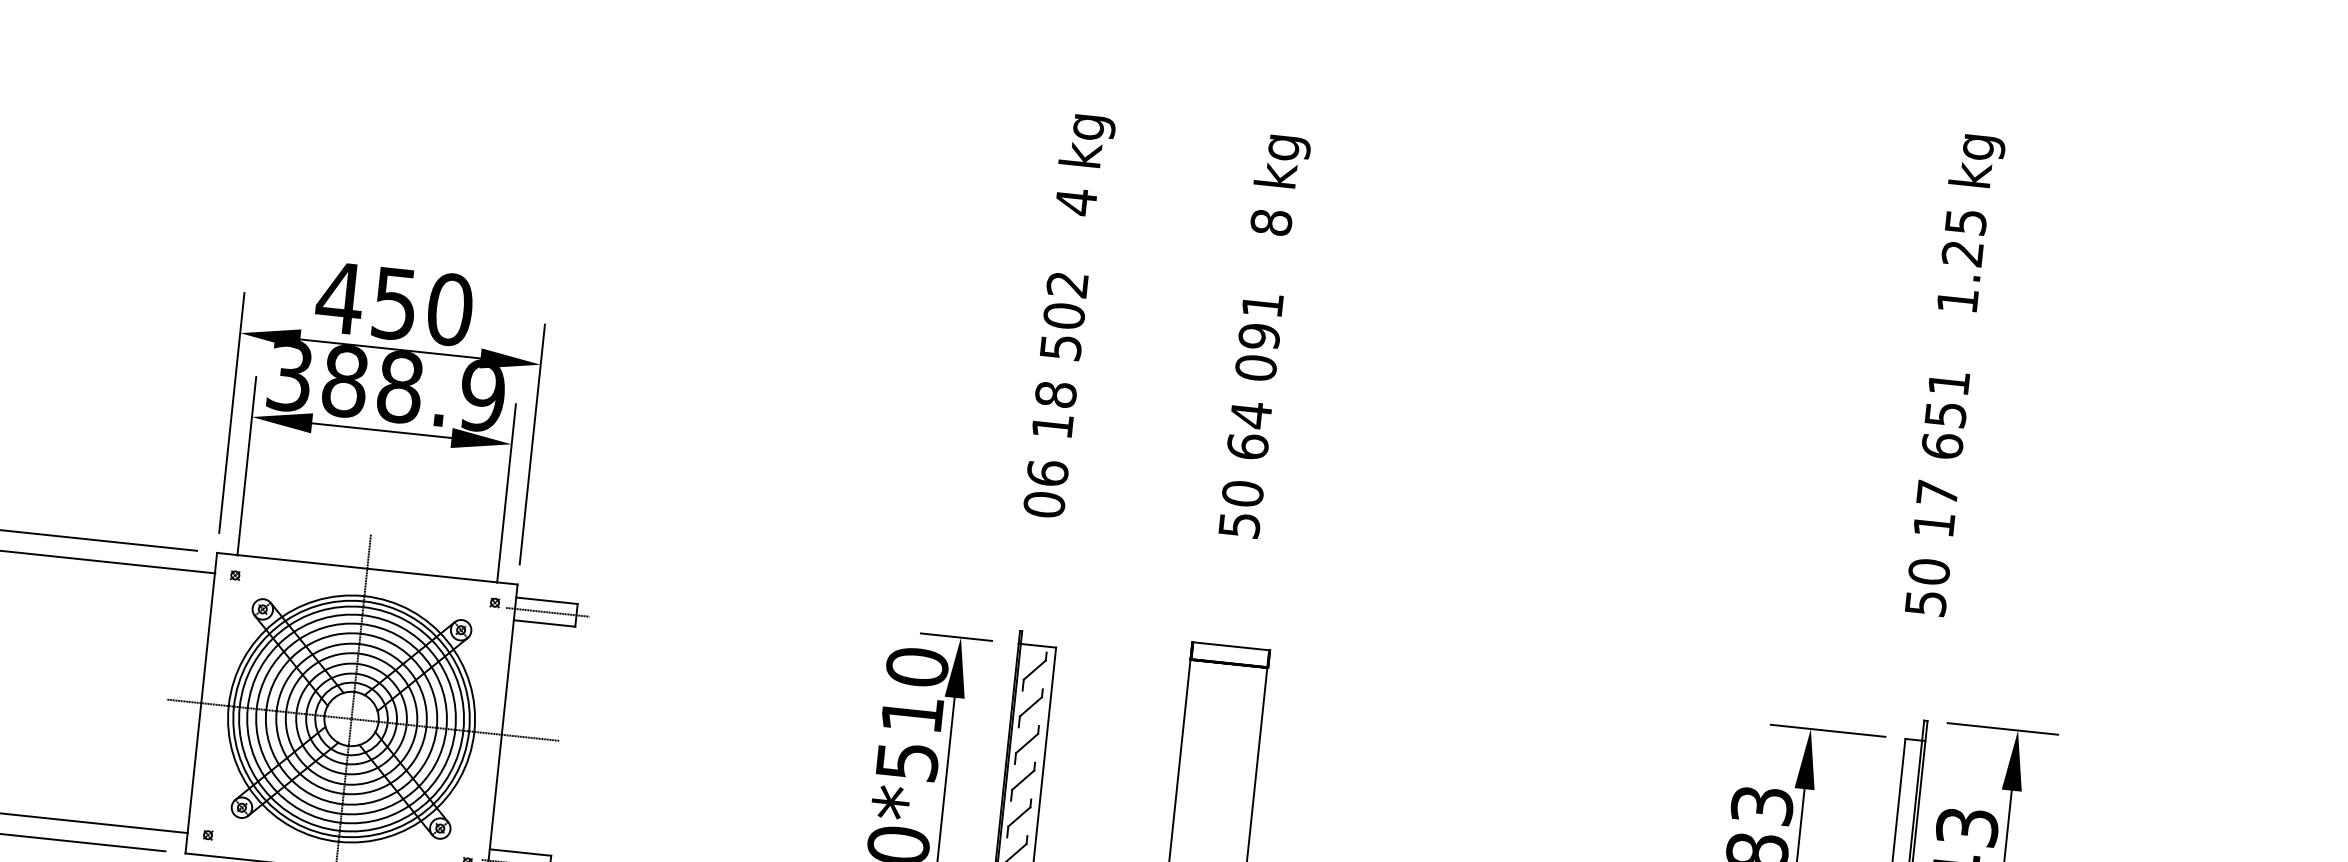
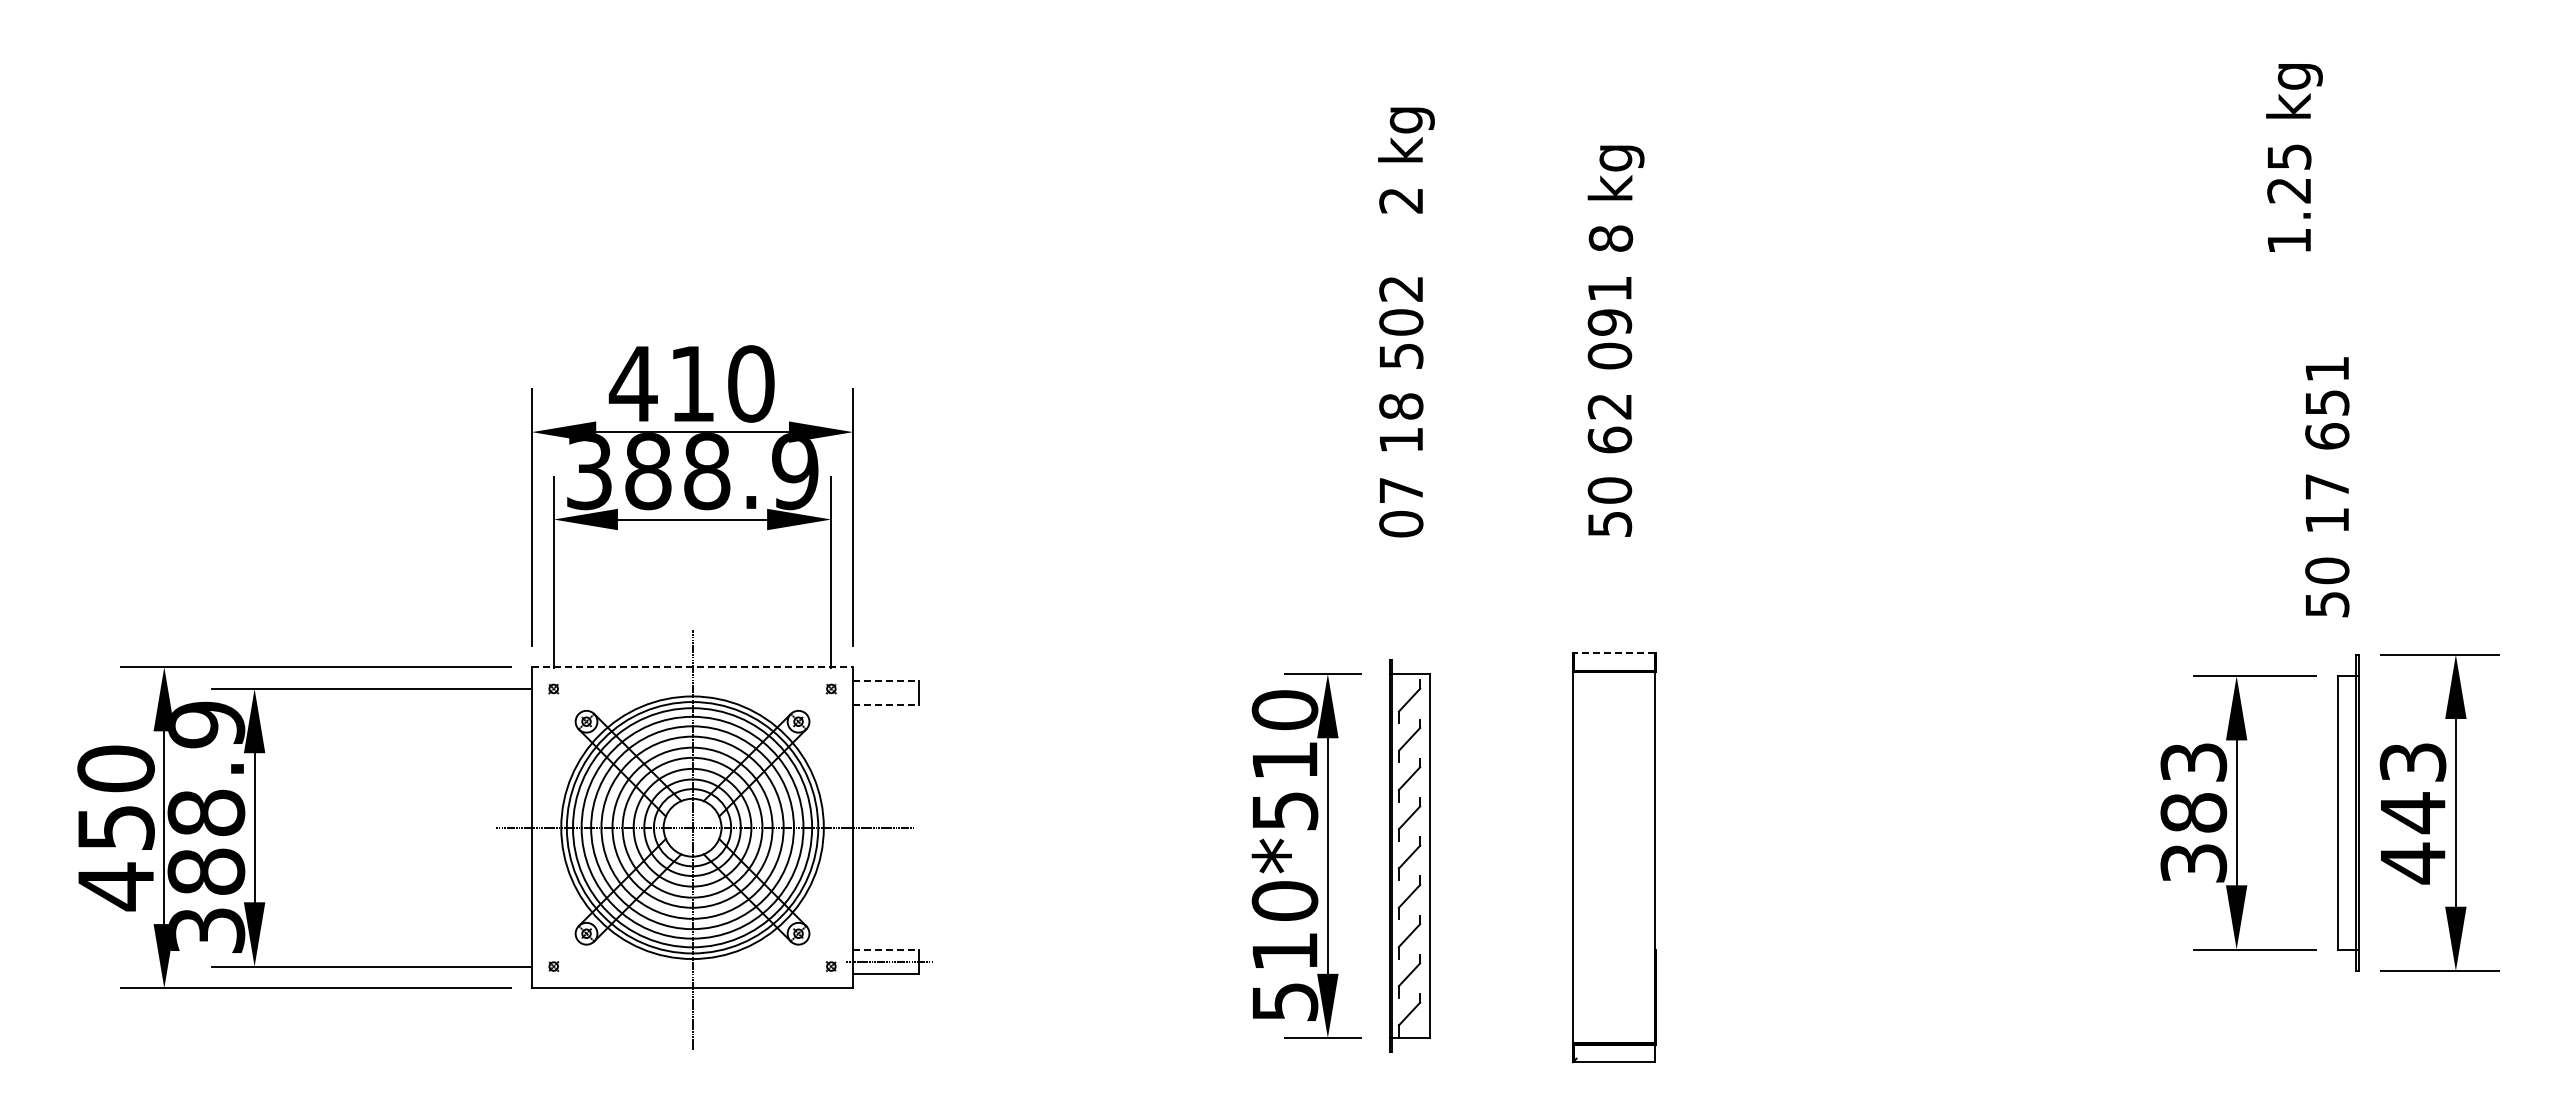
text: (1279, 185) -> (1615, 198), moved
text: (1075, 201) -> (1400, 200), 4 -> 2
text: (1970, 223) -> (2294, 157), moved
text: (394, 304) -> (691, 384), 450 -> 410
text: (1250, 415) -> (1609, 406), 64 -> 62
text: (1047, 473) -> (1401, 490), 06 -> 07
text: (1937, 493) -> (2327, 487), moved
line: (367, 569) -> (692, 667), solid -> dashed
line: (547, 601) -> (886, 681), solid -> dashed
line: (547, 612) -> (887, 693), removed
line: (545, 623) -> (886, 705), solid -> dashed
line: (1230, 646) -> (1613, 653), solid -> dashed
line: (520, 852) -> (886, 950), solid -> dashed

